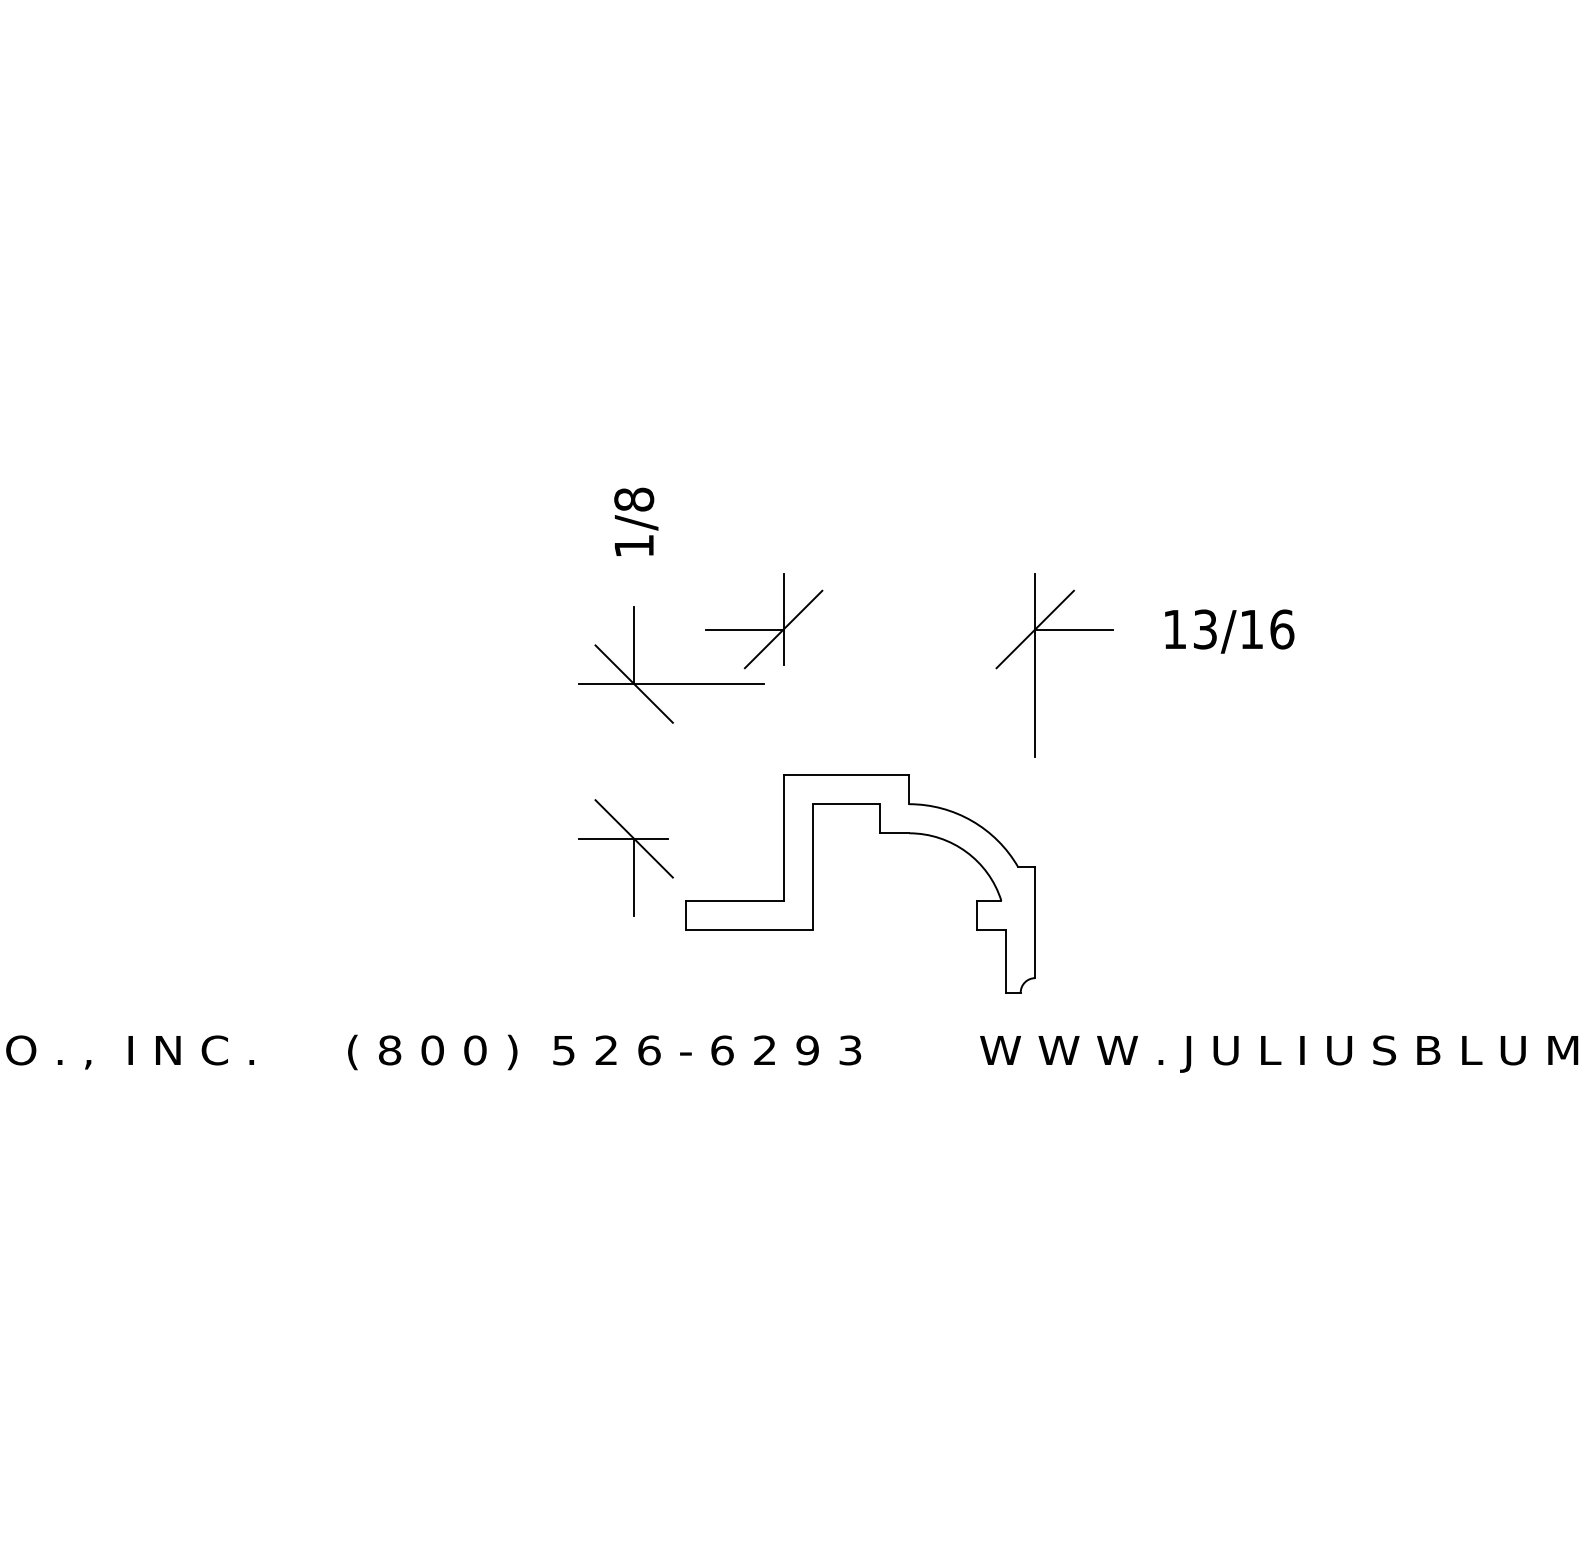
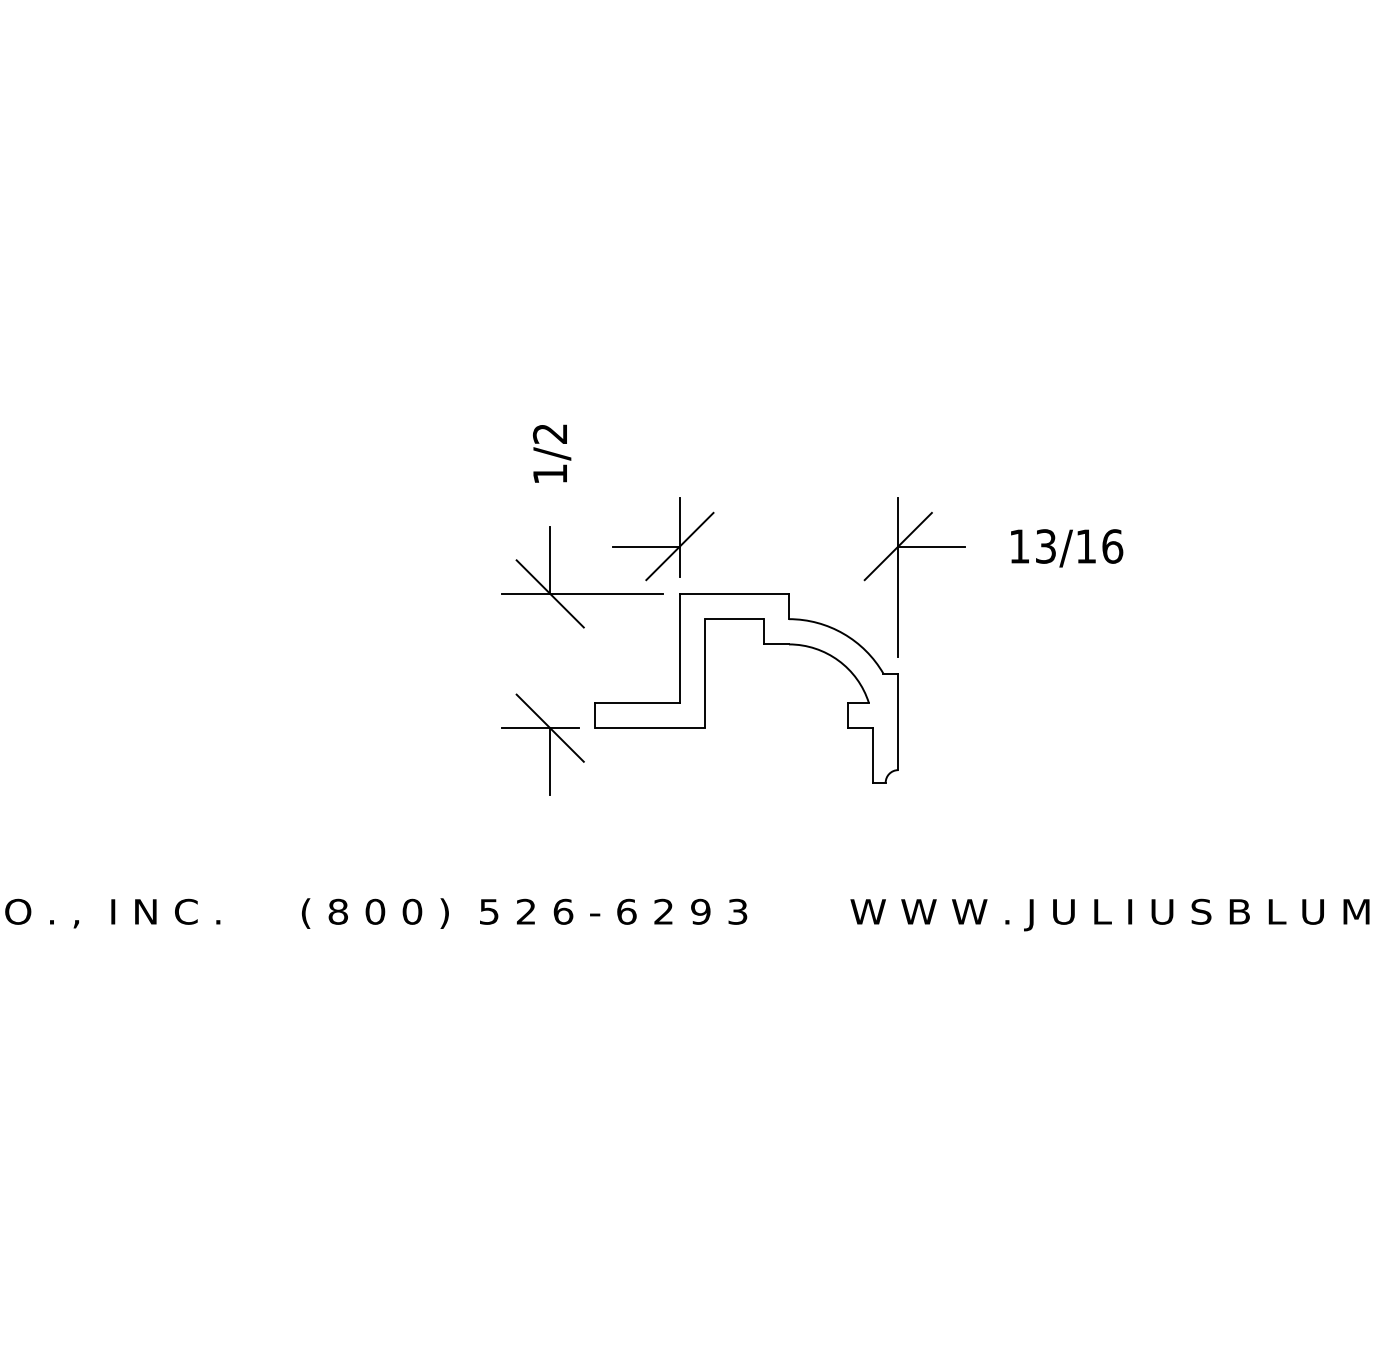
text: (634, 499) -> (550, 433), 1/8 -> 1/2
part: (813, 883) -> (705, 687), moved

